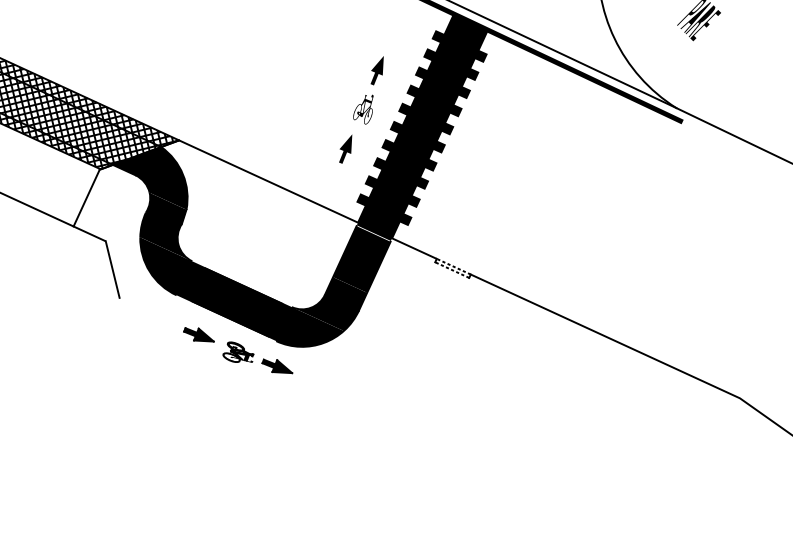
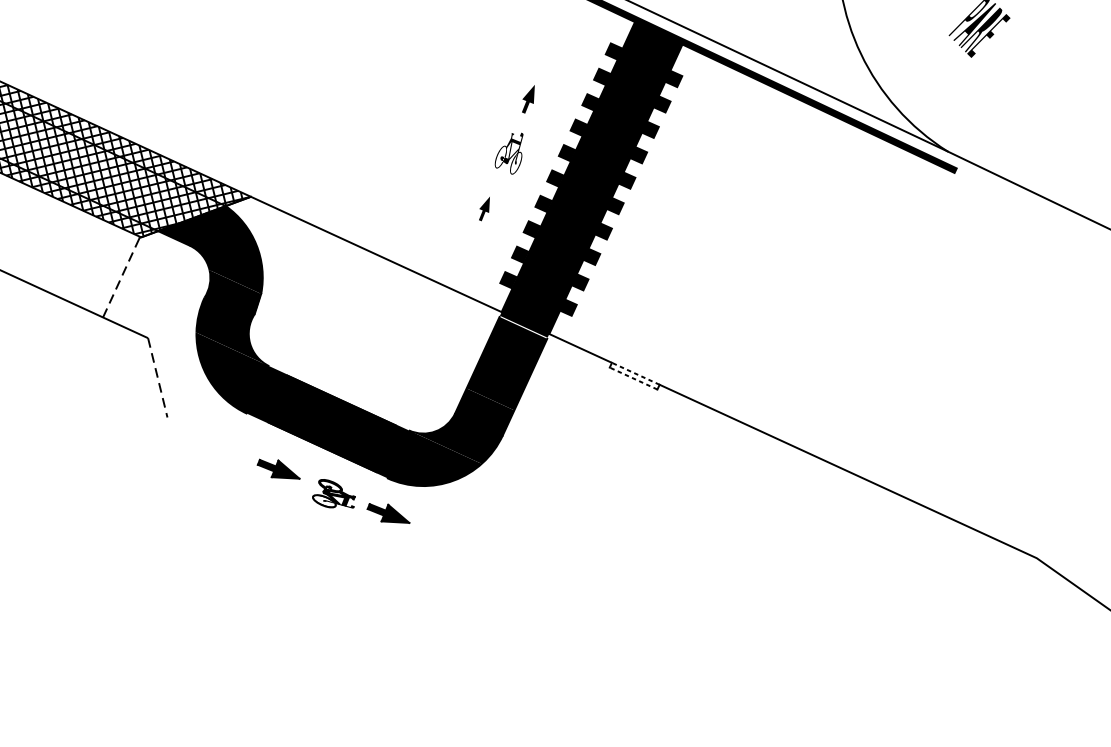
part: (376, 70) -> (527, 98), size x0.7
part: (345, 148) -> (484, 208), size x0.6
line: (86, 197) -> (121, 276), solid -> dashed
line: (112, 270) -> (157, 379), solid -> dashed

